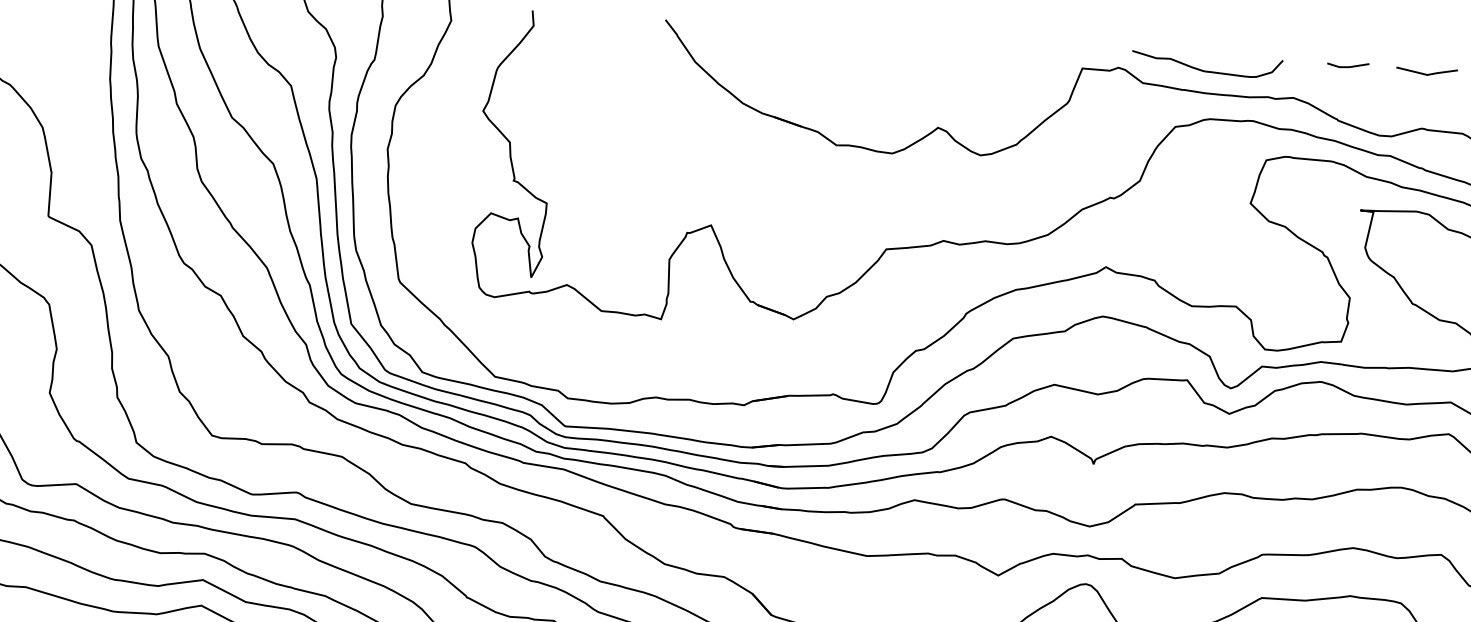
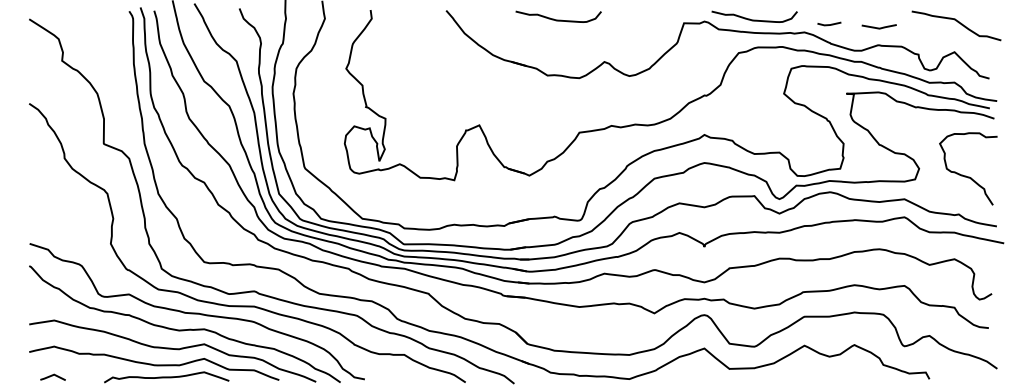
curve: (862, 47) -> (558, 19), added
line: (1348, 66) -> (829, 24), moved
line: (1425, 72) -> (878, 27), moved

